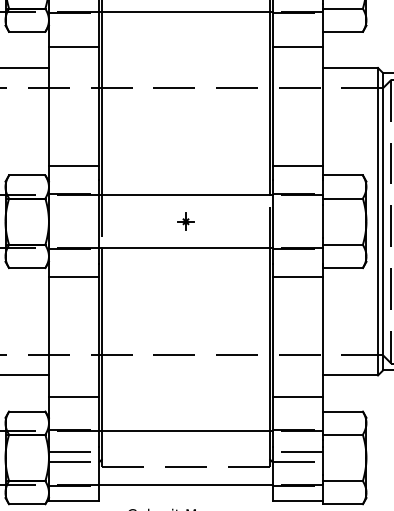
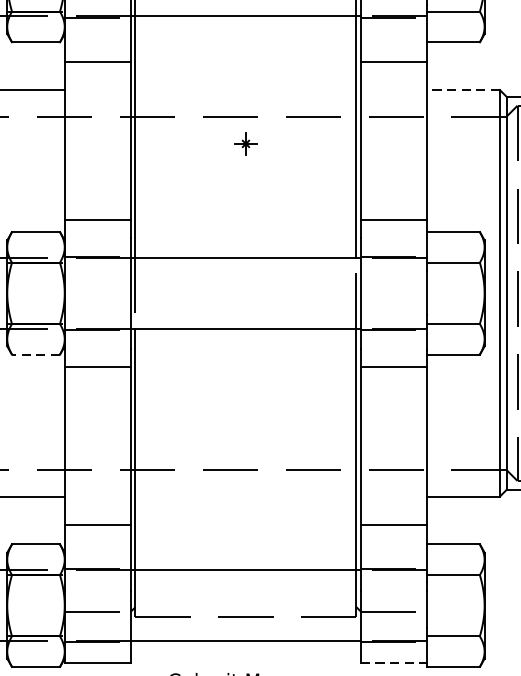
line: (350, 67) -> (463, 89), solid -> dashed
part: (185, 221) -> (245, 143), moved
line: (26, 268) -> (35, 355), solid -> dashed
line: (73, 452) -> (97, 598), removed
line: (297, 452) -> (393, 598), removed
line: (298, 501) -> (394, 663), solid -> dashed

